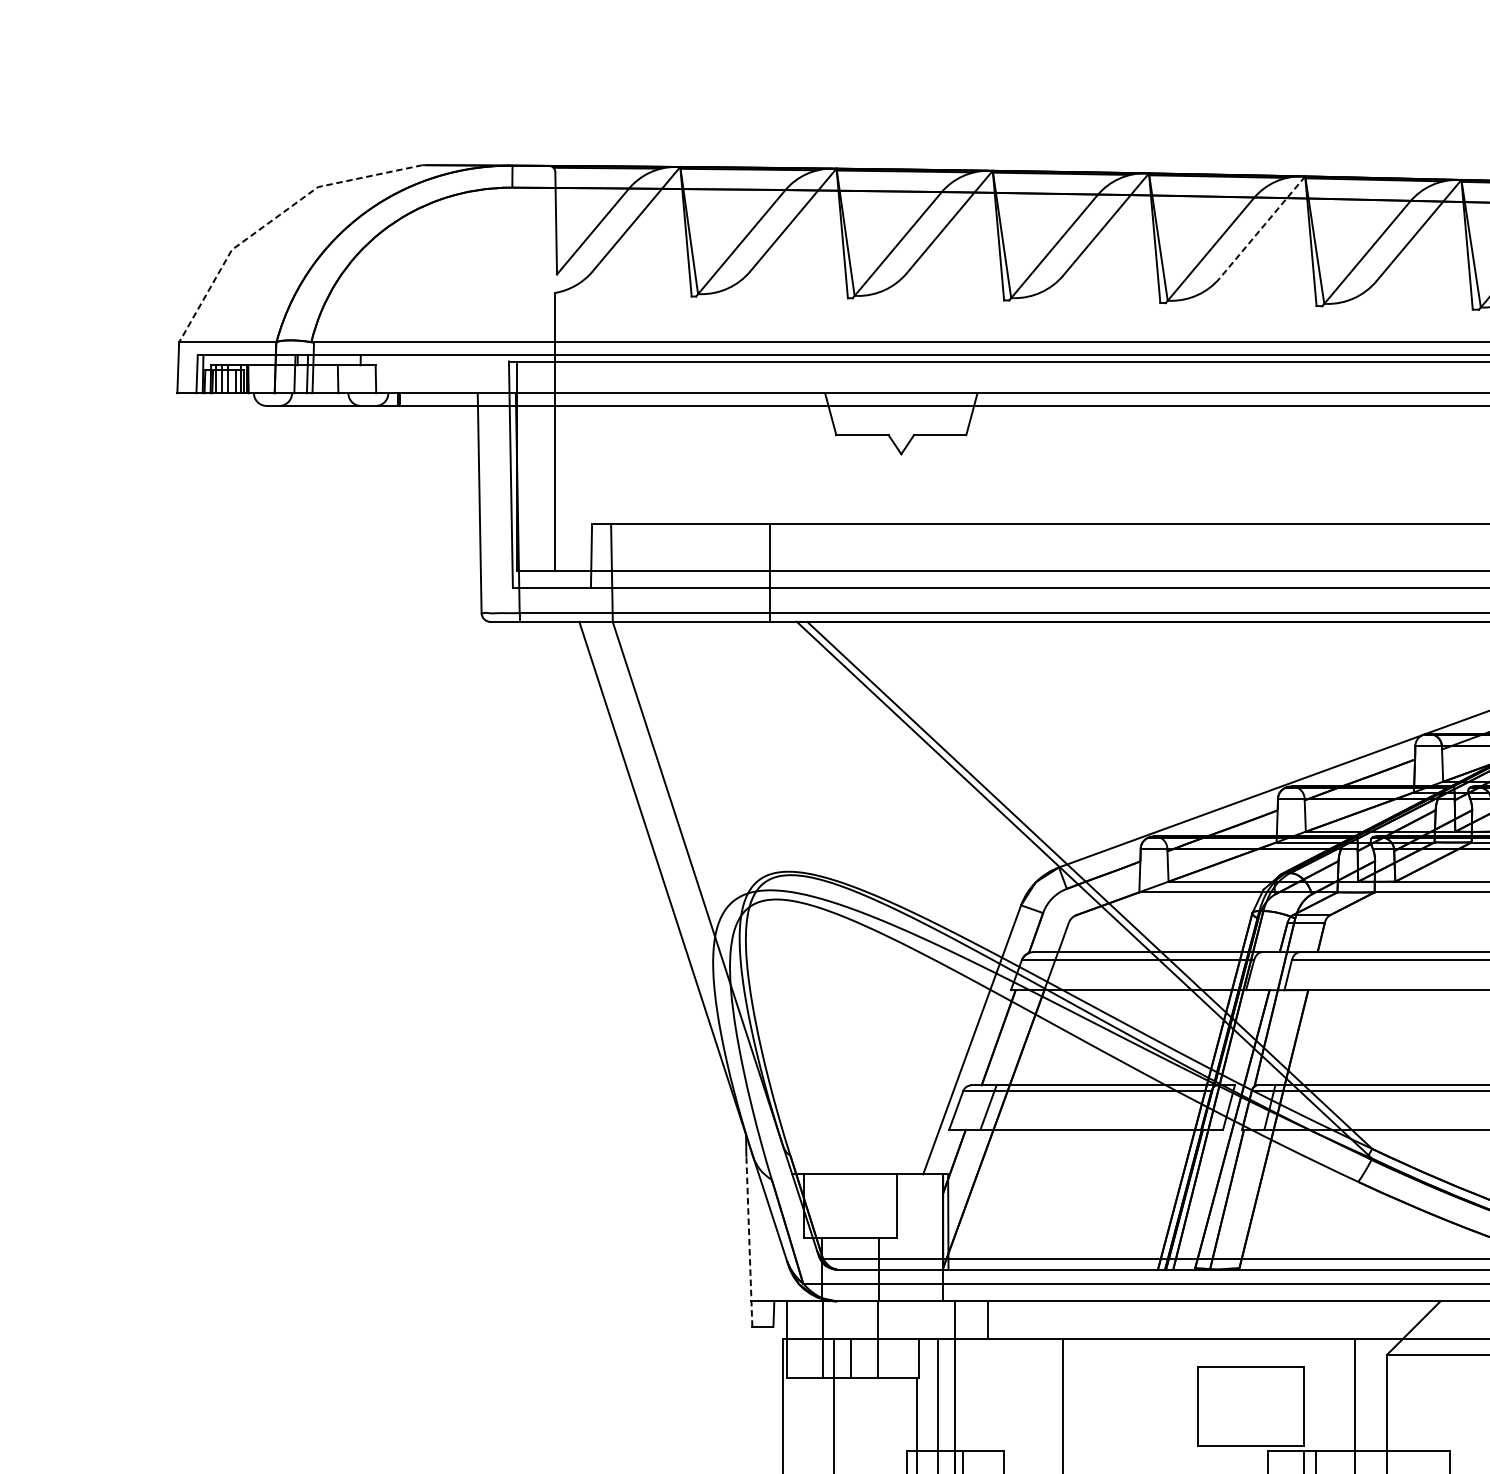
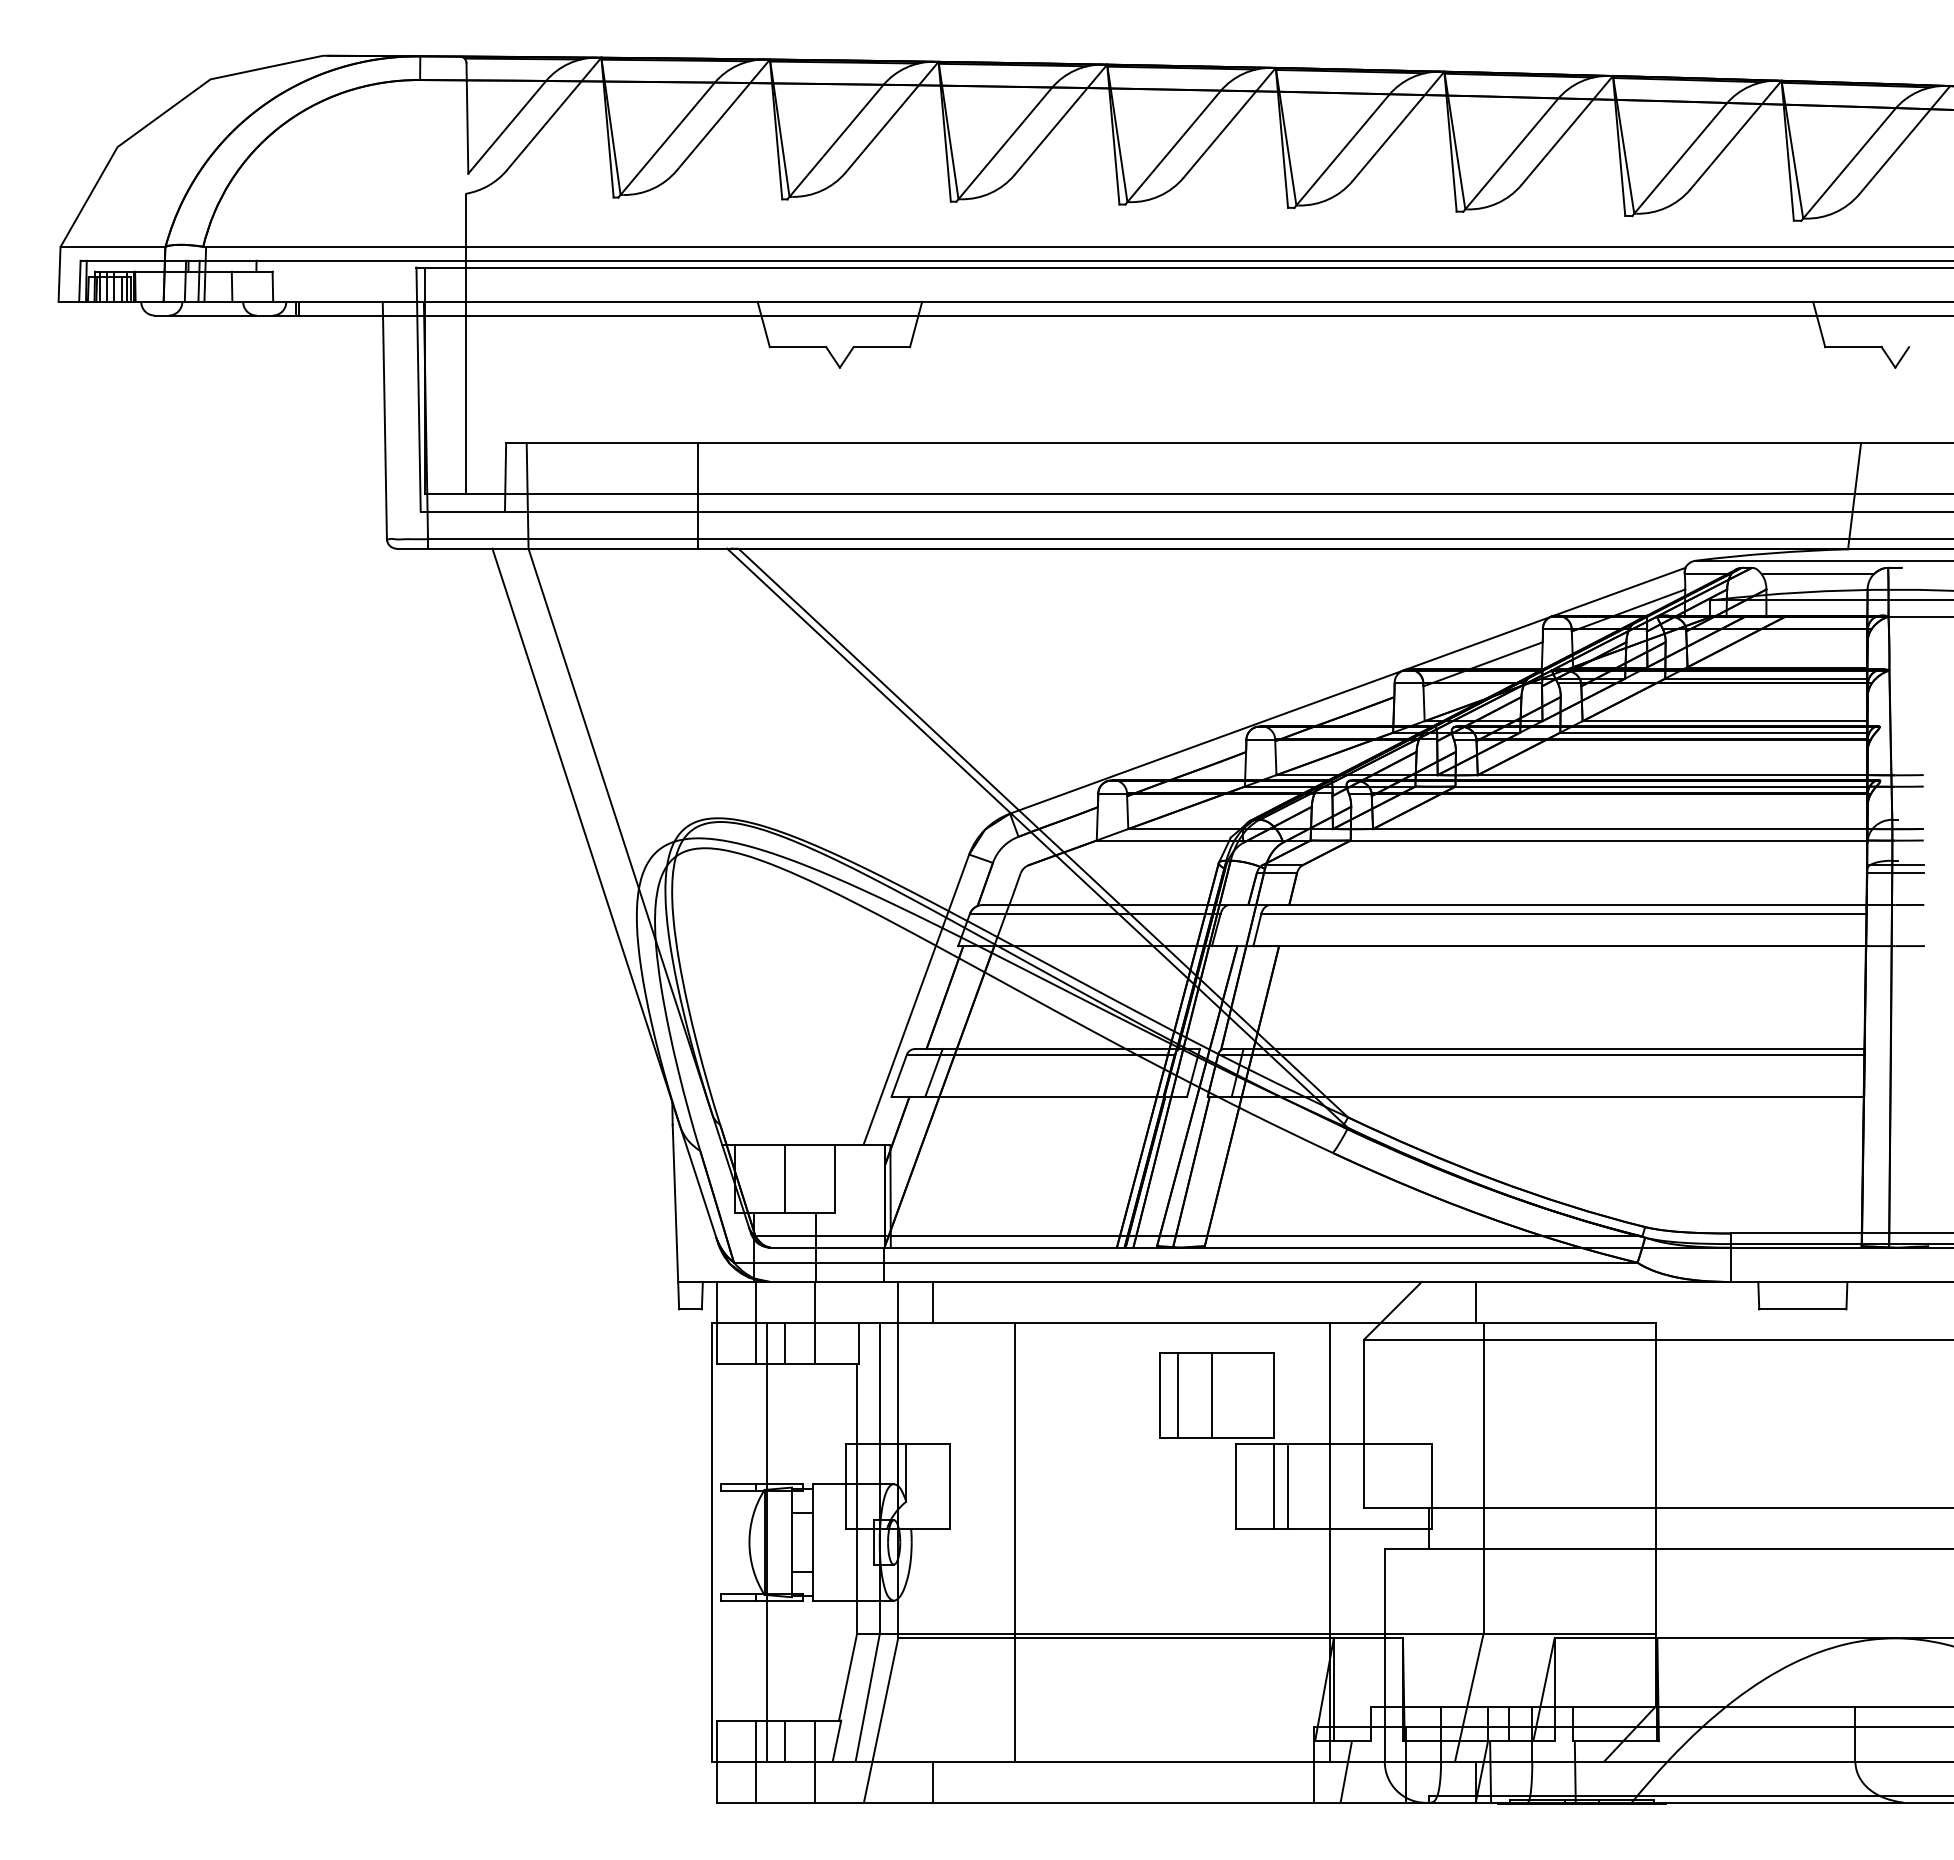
line: (275, 218) -> (164, 113), dashed -> solid
line: (1262, 227) -> (1229, 122), dashed -> solid
line: (850, 1205) -> (785, 1178), added
line: (748, 1240) -> (675, 1216), dashed -> solid
line: (1215, 1406) -> (1178, 1395), added
line: (1245, 1406) -> (1211, 1395), added

